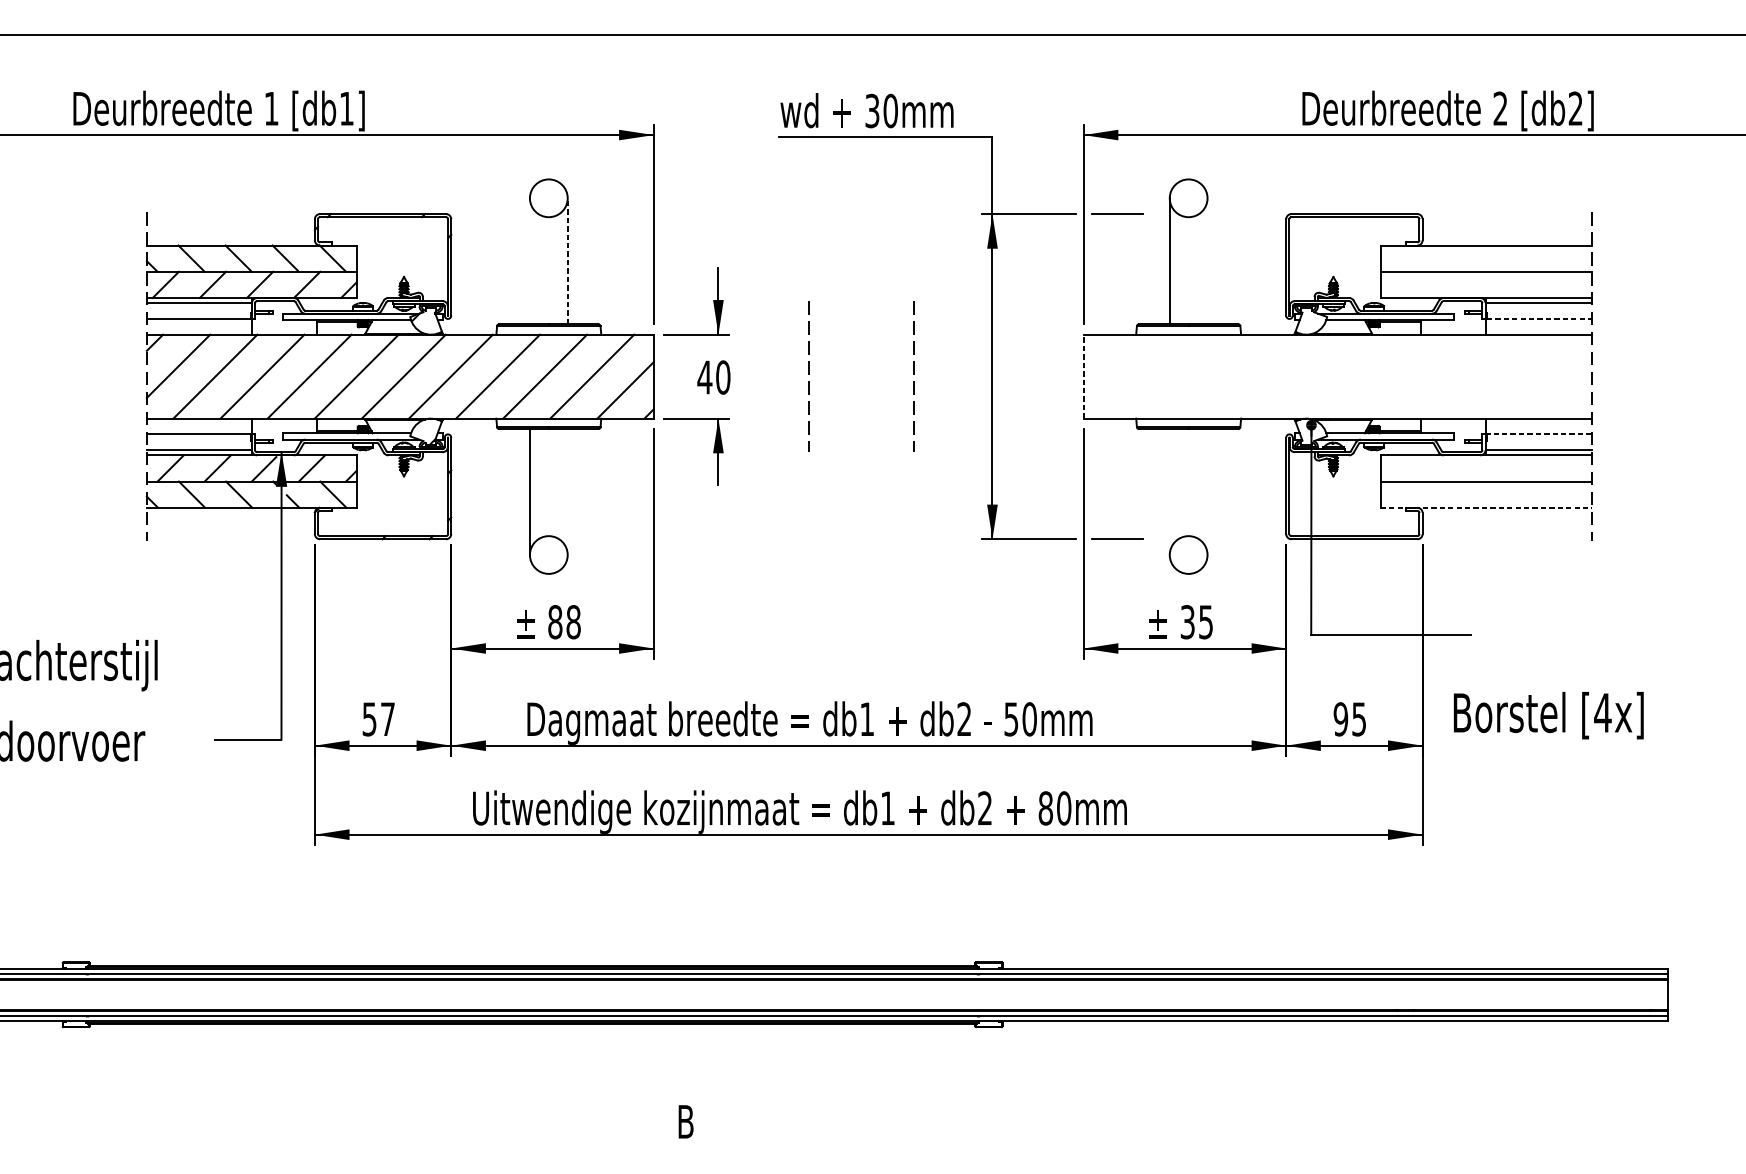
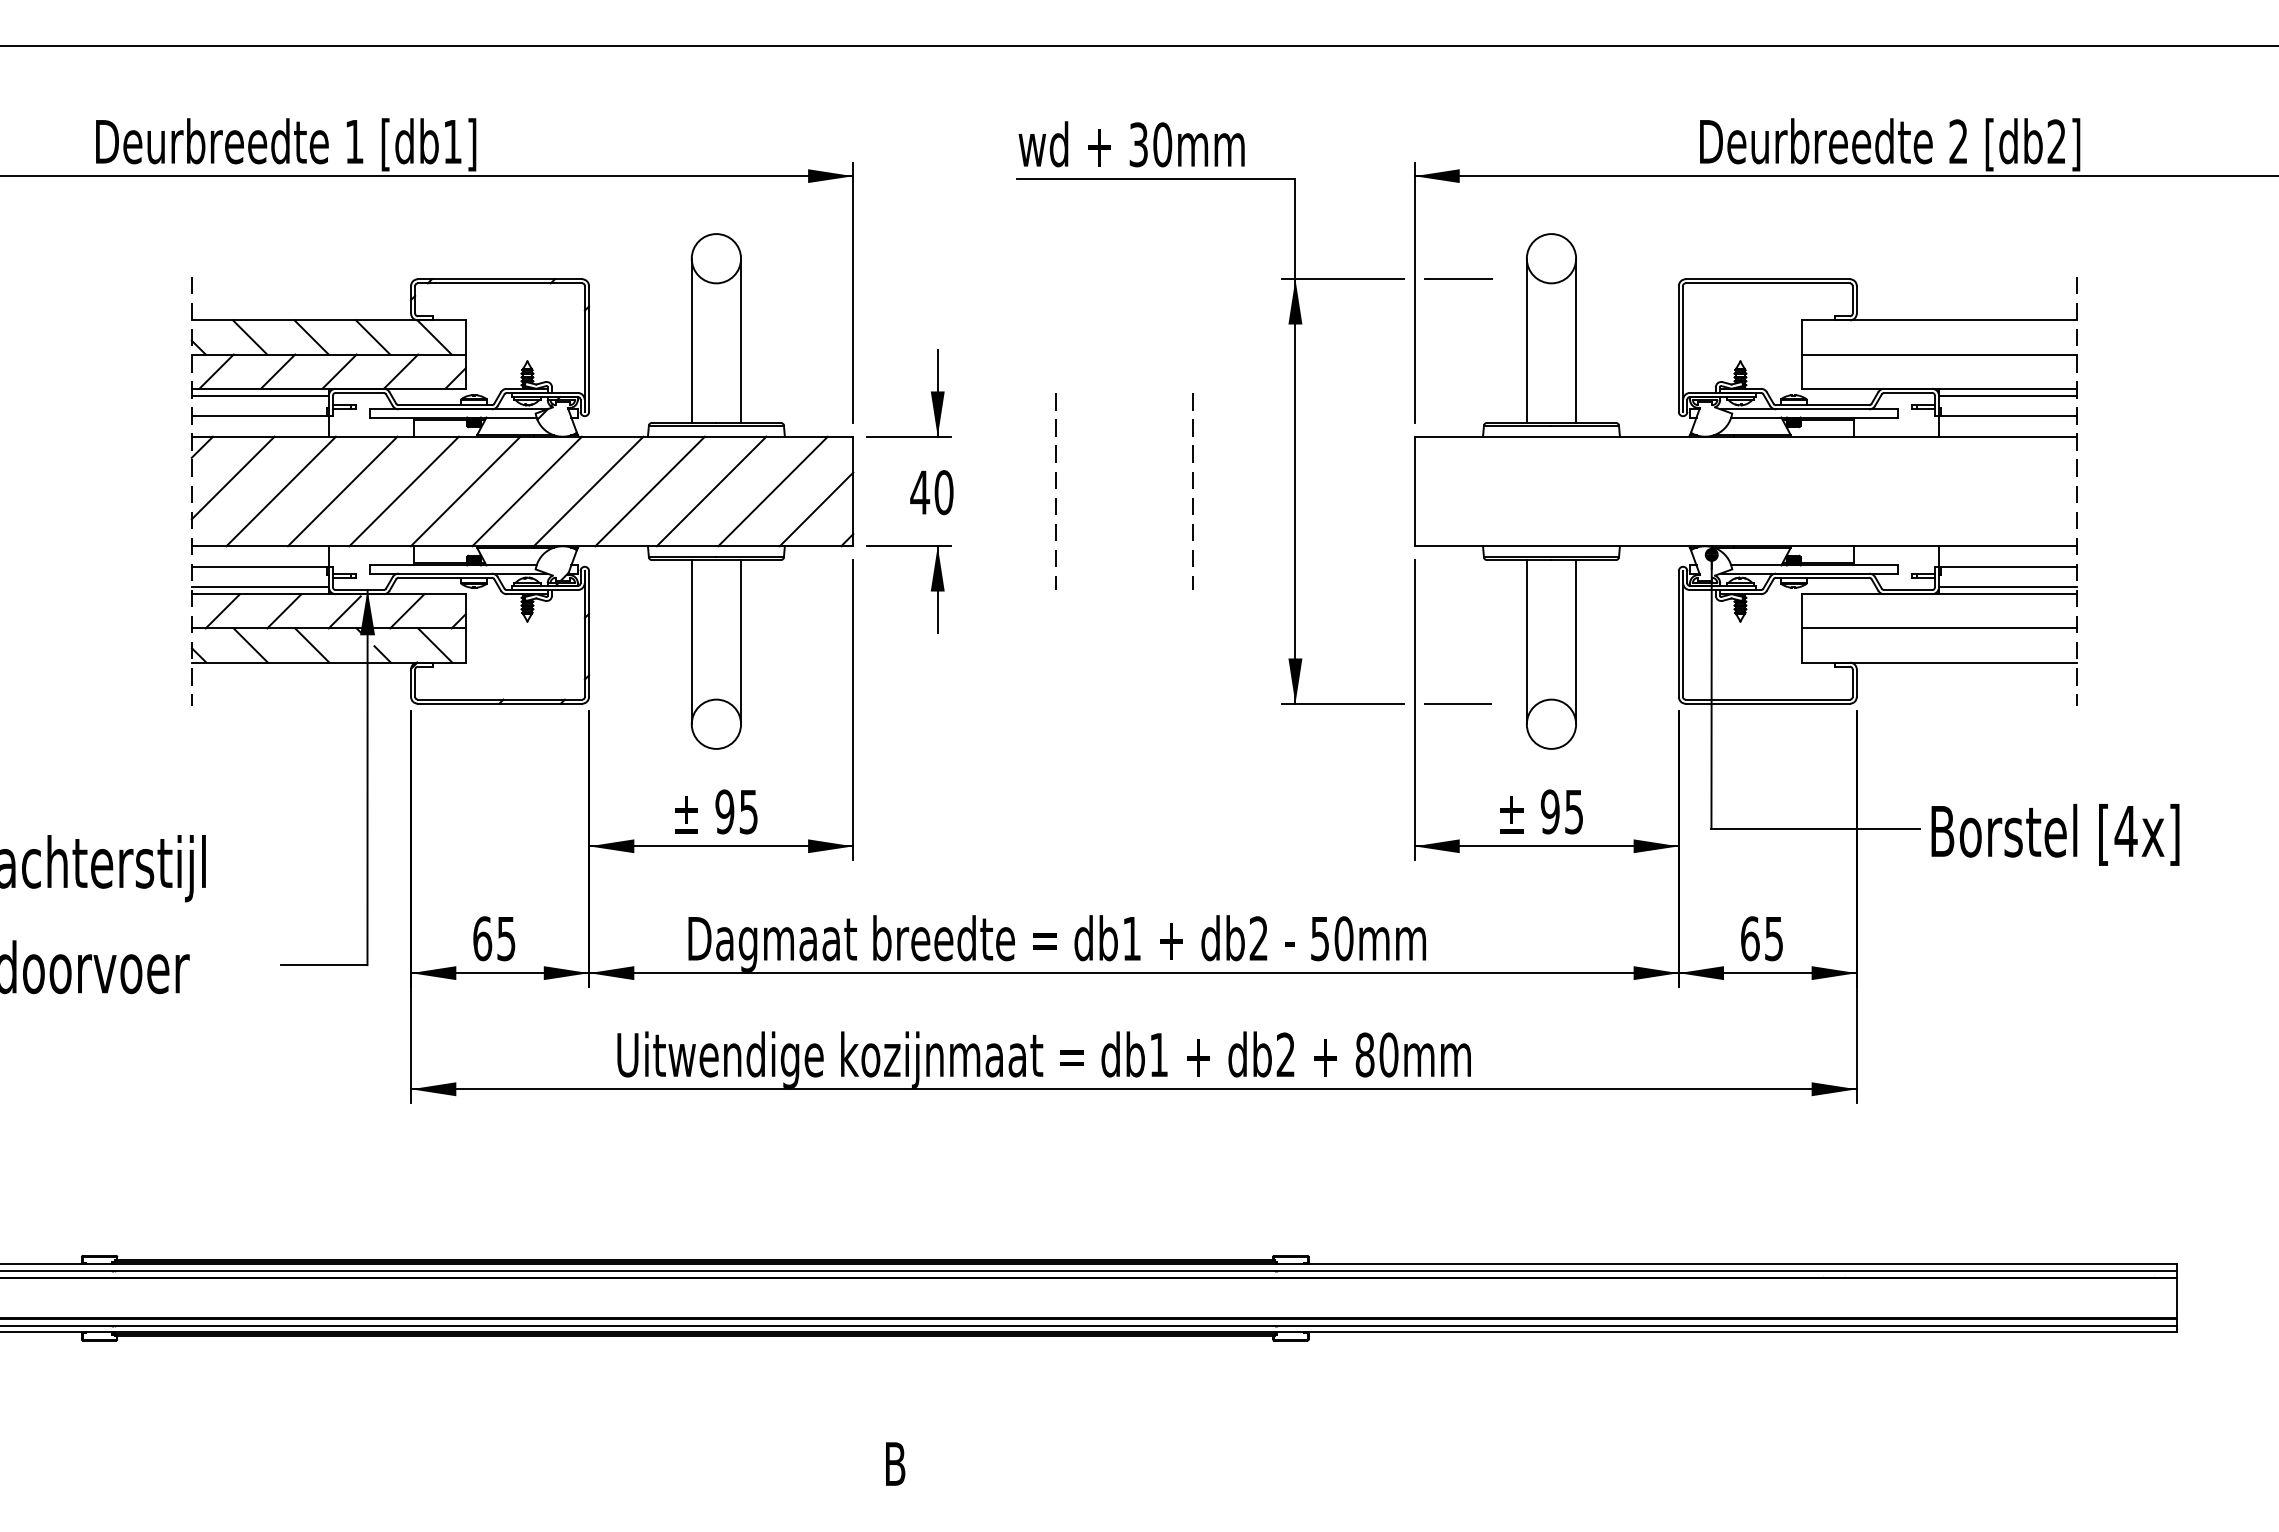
line: (529, 260) -> (691, 340), added
line: (568, 260) -> (741, 340), dashed -> solid
line: (1207, 260) -> (1576, 340), added
line: (1539, 319) -> (2009, 416), dashed -> solid
line: (1083, 376) -> (1414, 491), dashed -> solid
line: (1538, 434) -> (2008, 566), dashed -> solid
line: (568, 491) -> (741, 641), added
line: (1169, 491) -> (1526, 641), added
line: (1207, 491) -> (1576, 641), added
line: (1485, 507) -> (1939, 662), dashed -> solid
text: (564, 621) -> (736, 811), 88 -> 95
text: (1187, 621) -> (1549, 811), 35 -> 95
text: (1548, 715) -> (2055, 834), moved
text: (378, 719) -> (494, 938), 57 -> 65
text: (1340, 719) -> (1749, 938), 95 -> 65

